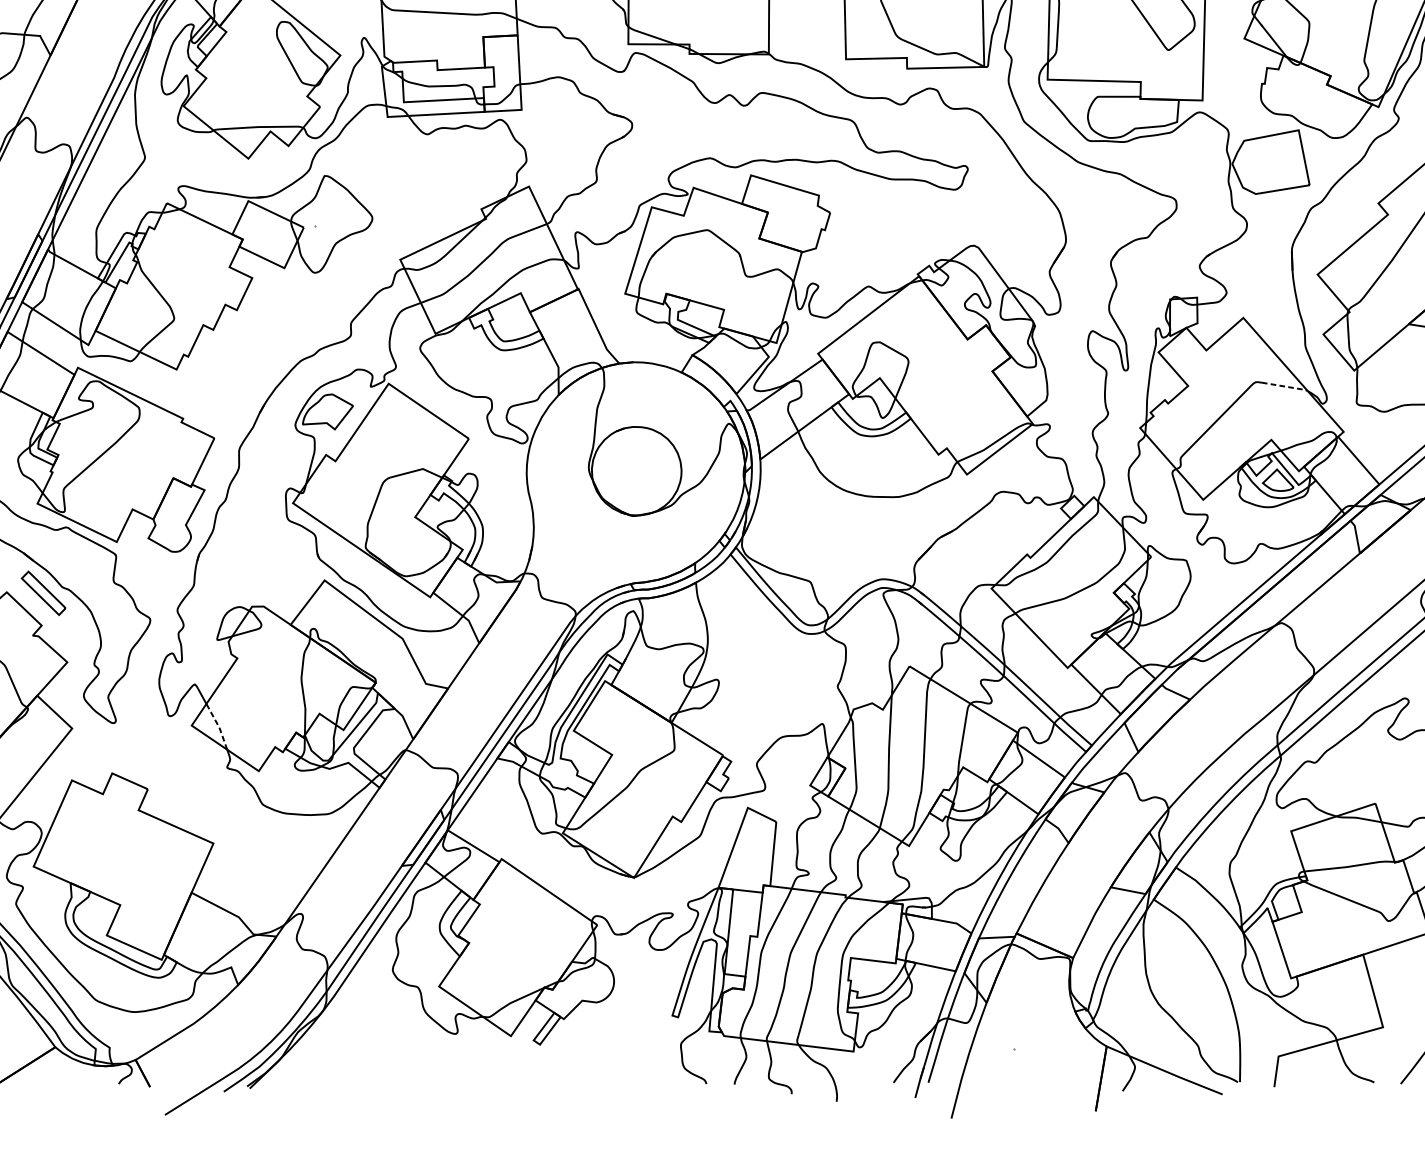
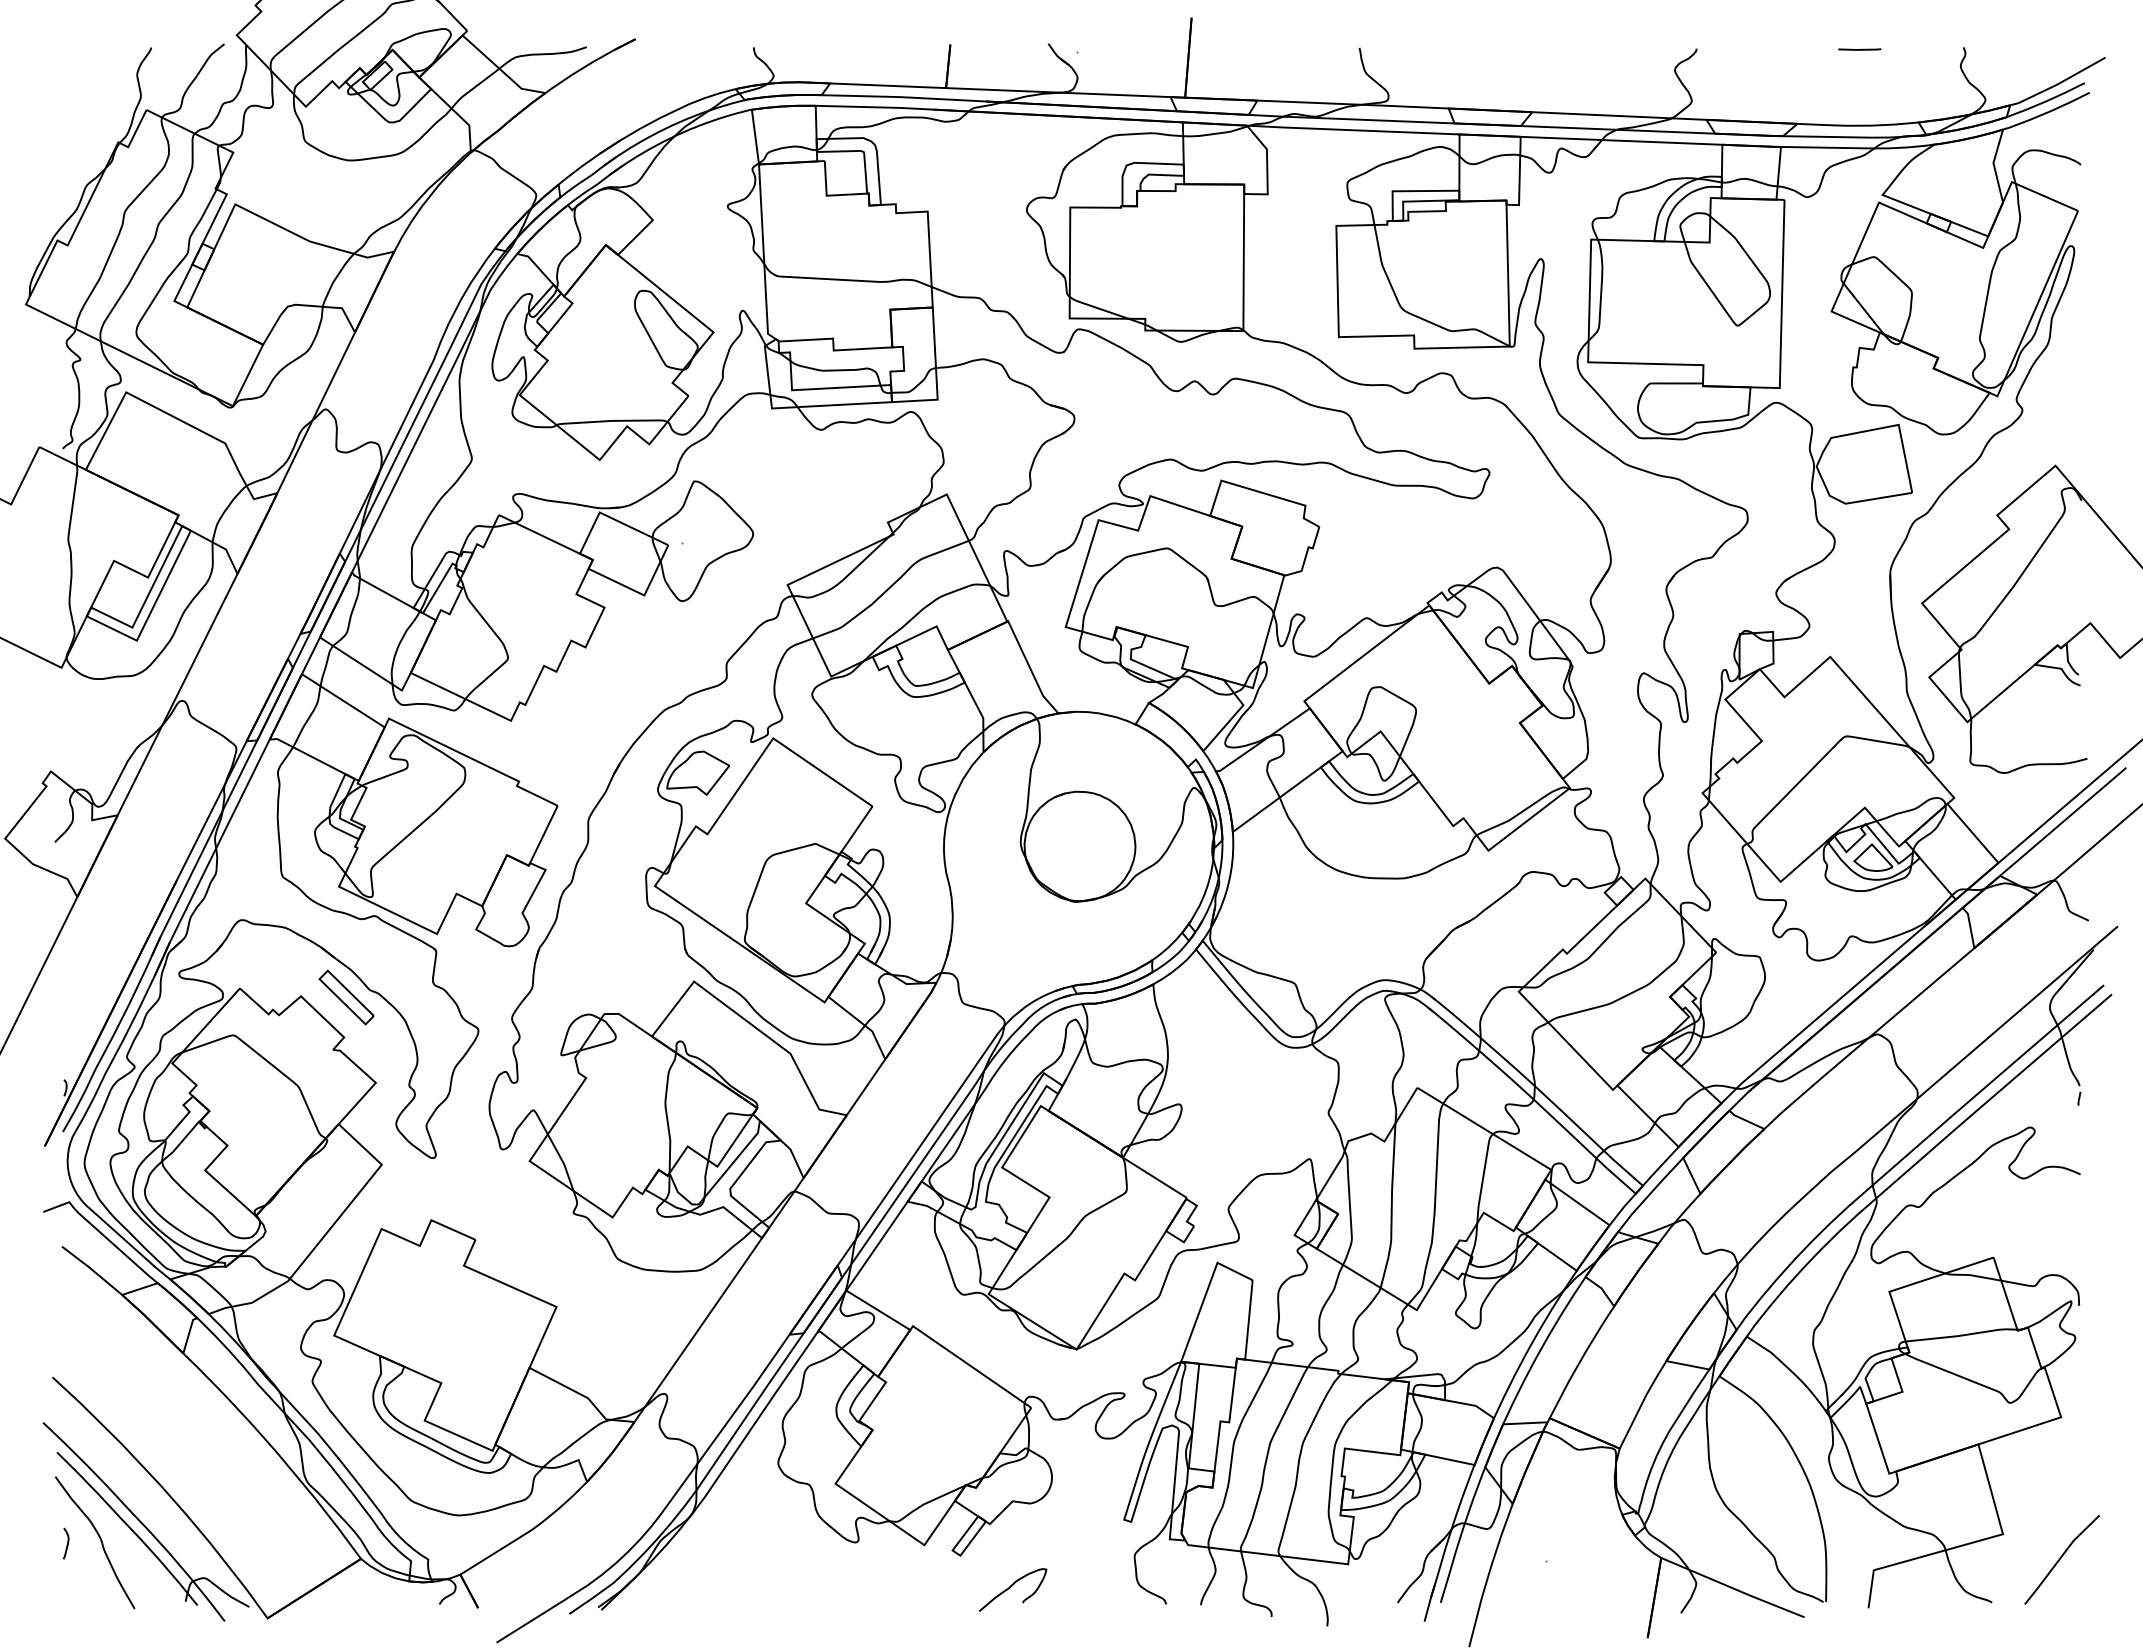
line: (1286, 387) -> (1883, 742), dashed -> solid
line: (219, 726) -> (563, 1162), dashed -> solid
curve: (581, 1070) -> (1011, 1587), added

